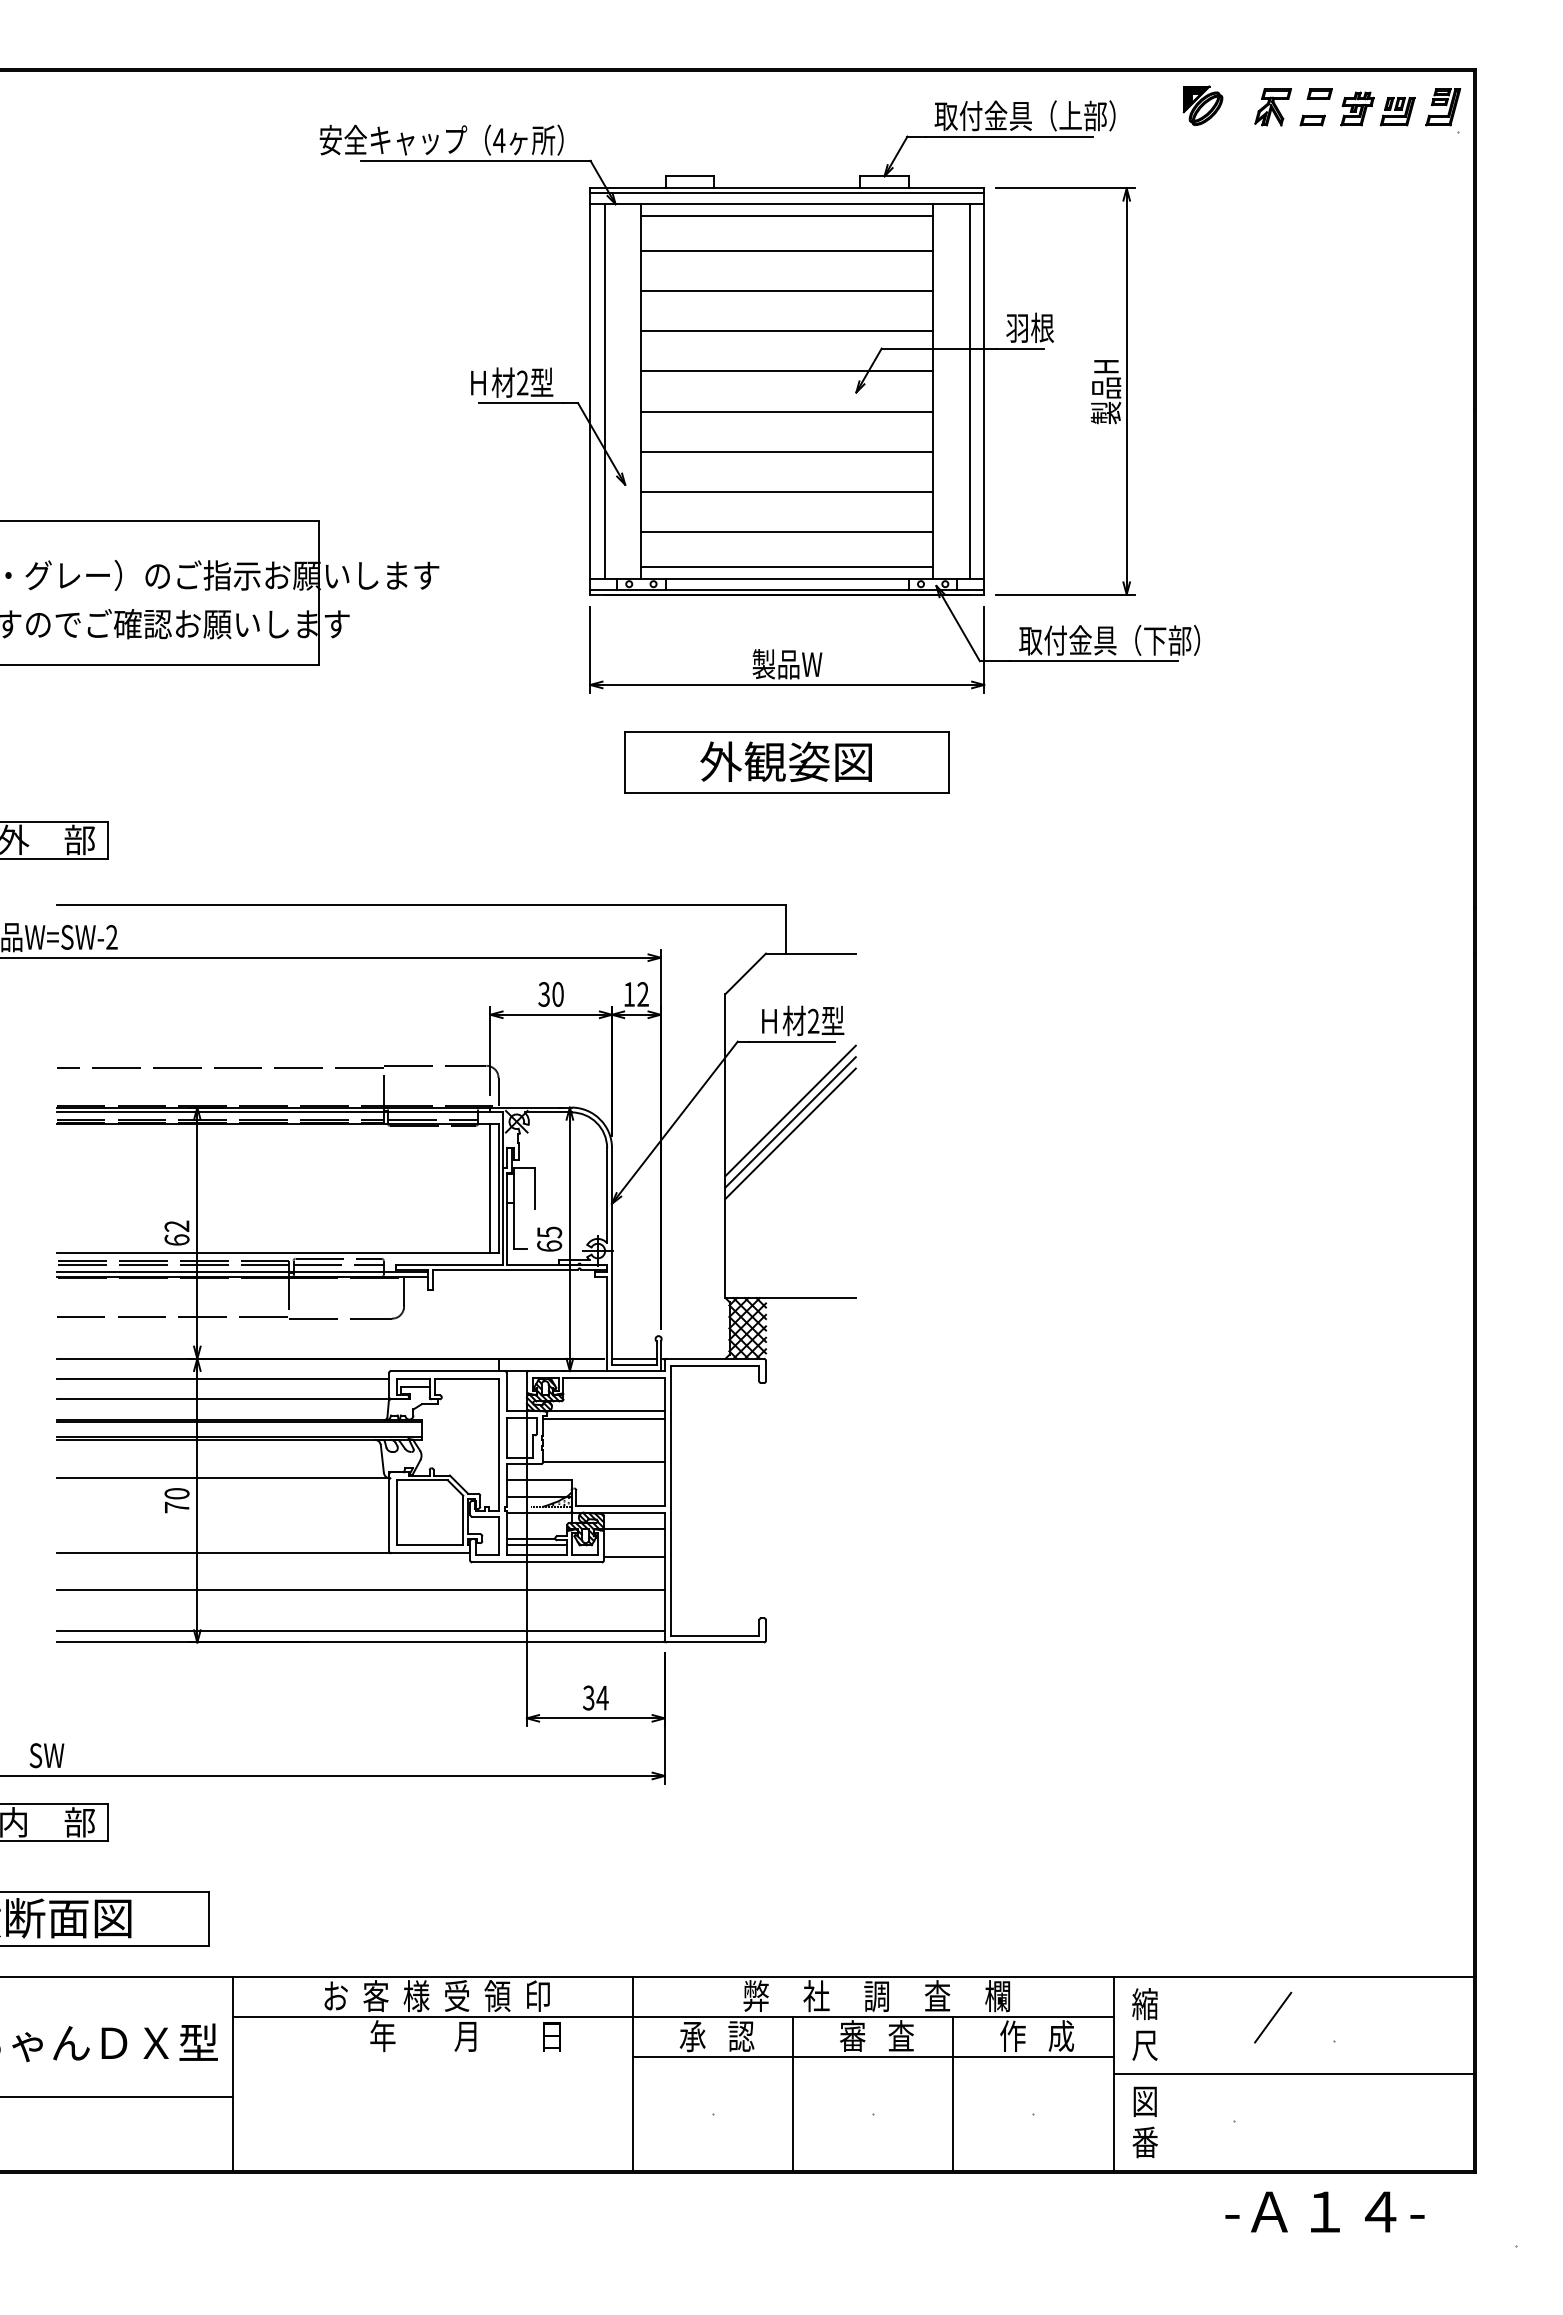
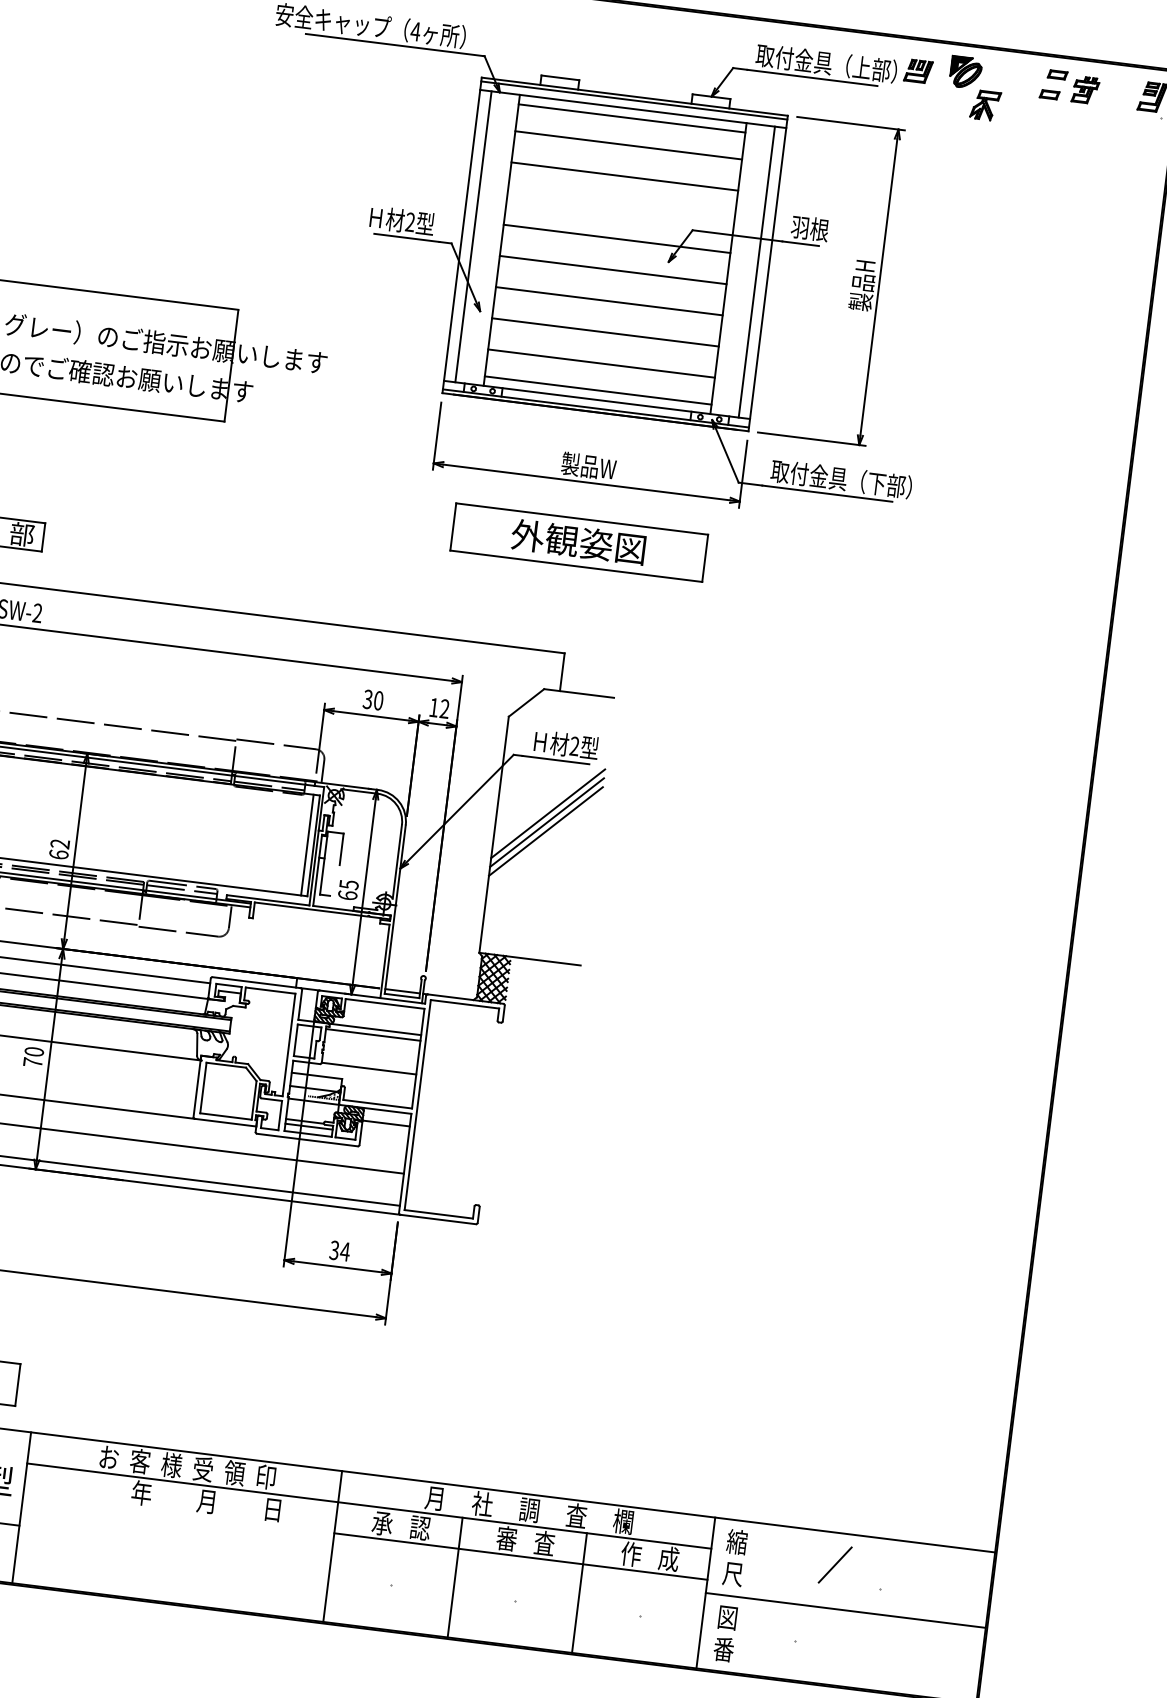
part: (1272, 107) -> (984, 105), moved
part: (1397, 111) -> (918, 71), moved
line: (787, 331) -> (621, 207), removed
line: (633, 1557) -> (382, 1145), removed
text: (755, 1995) -> (435, 1497), 弊 -> 月

